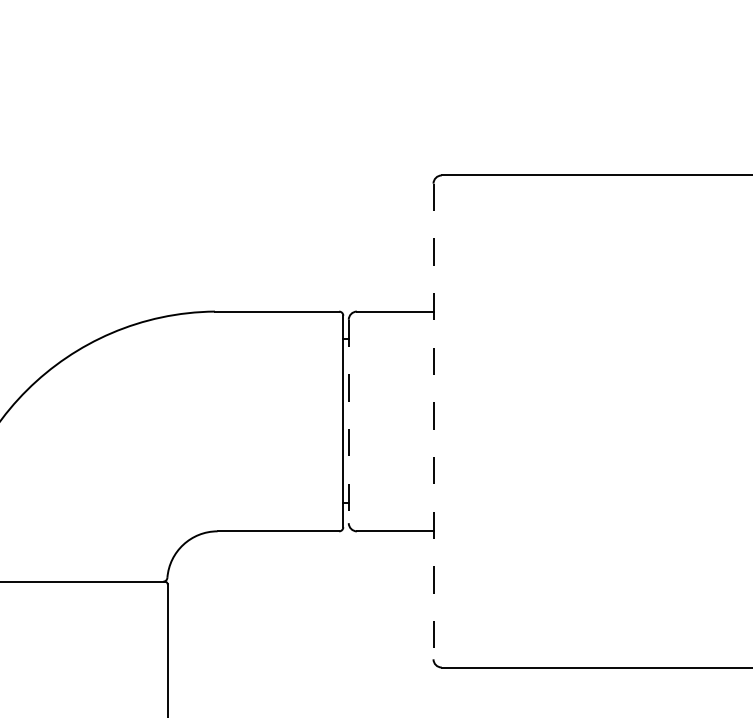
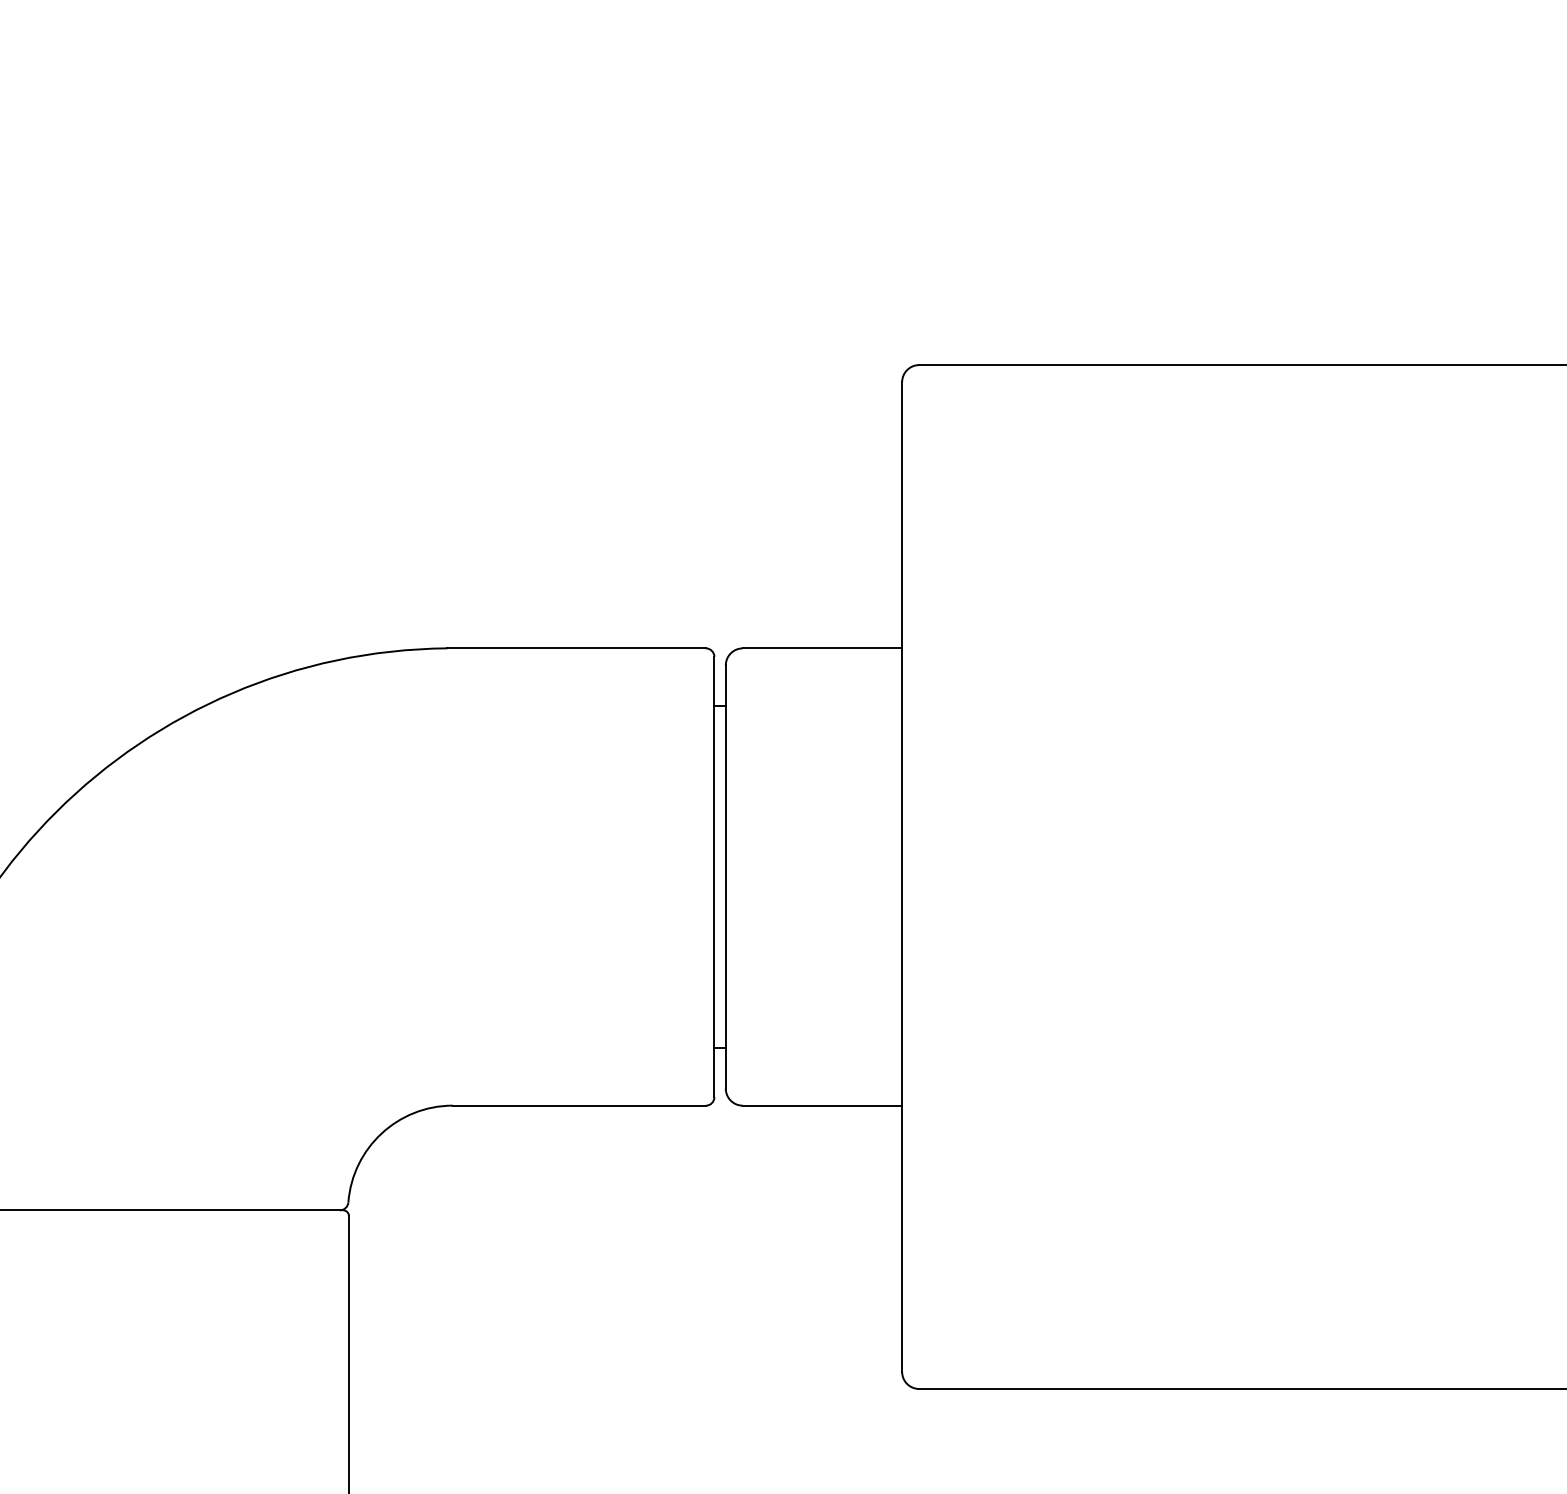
line: (348, 421) -> (725, 877), dashed -> solid
line: (433, 421) -> (902, 877), dashed -> solid

